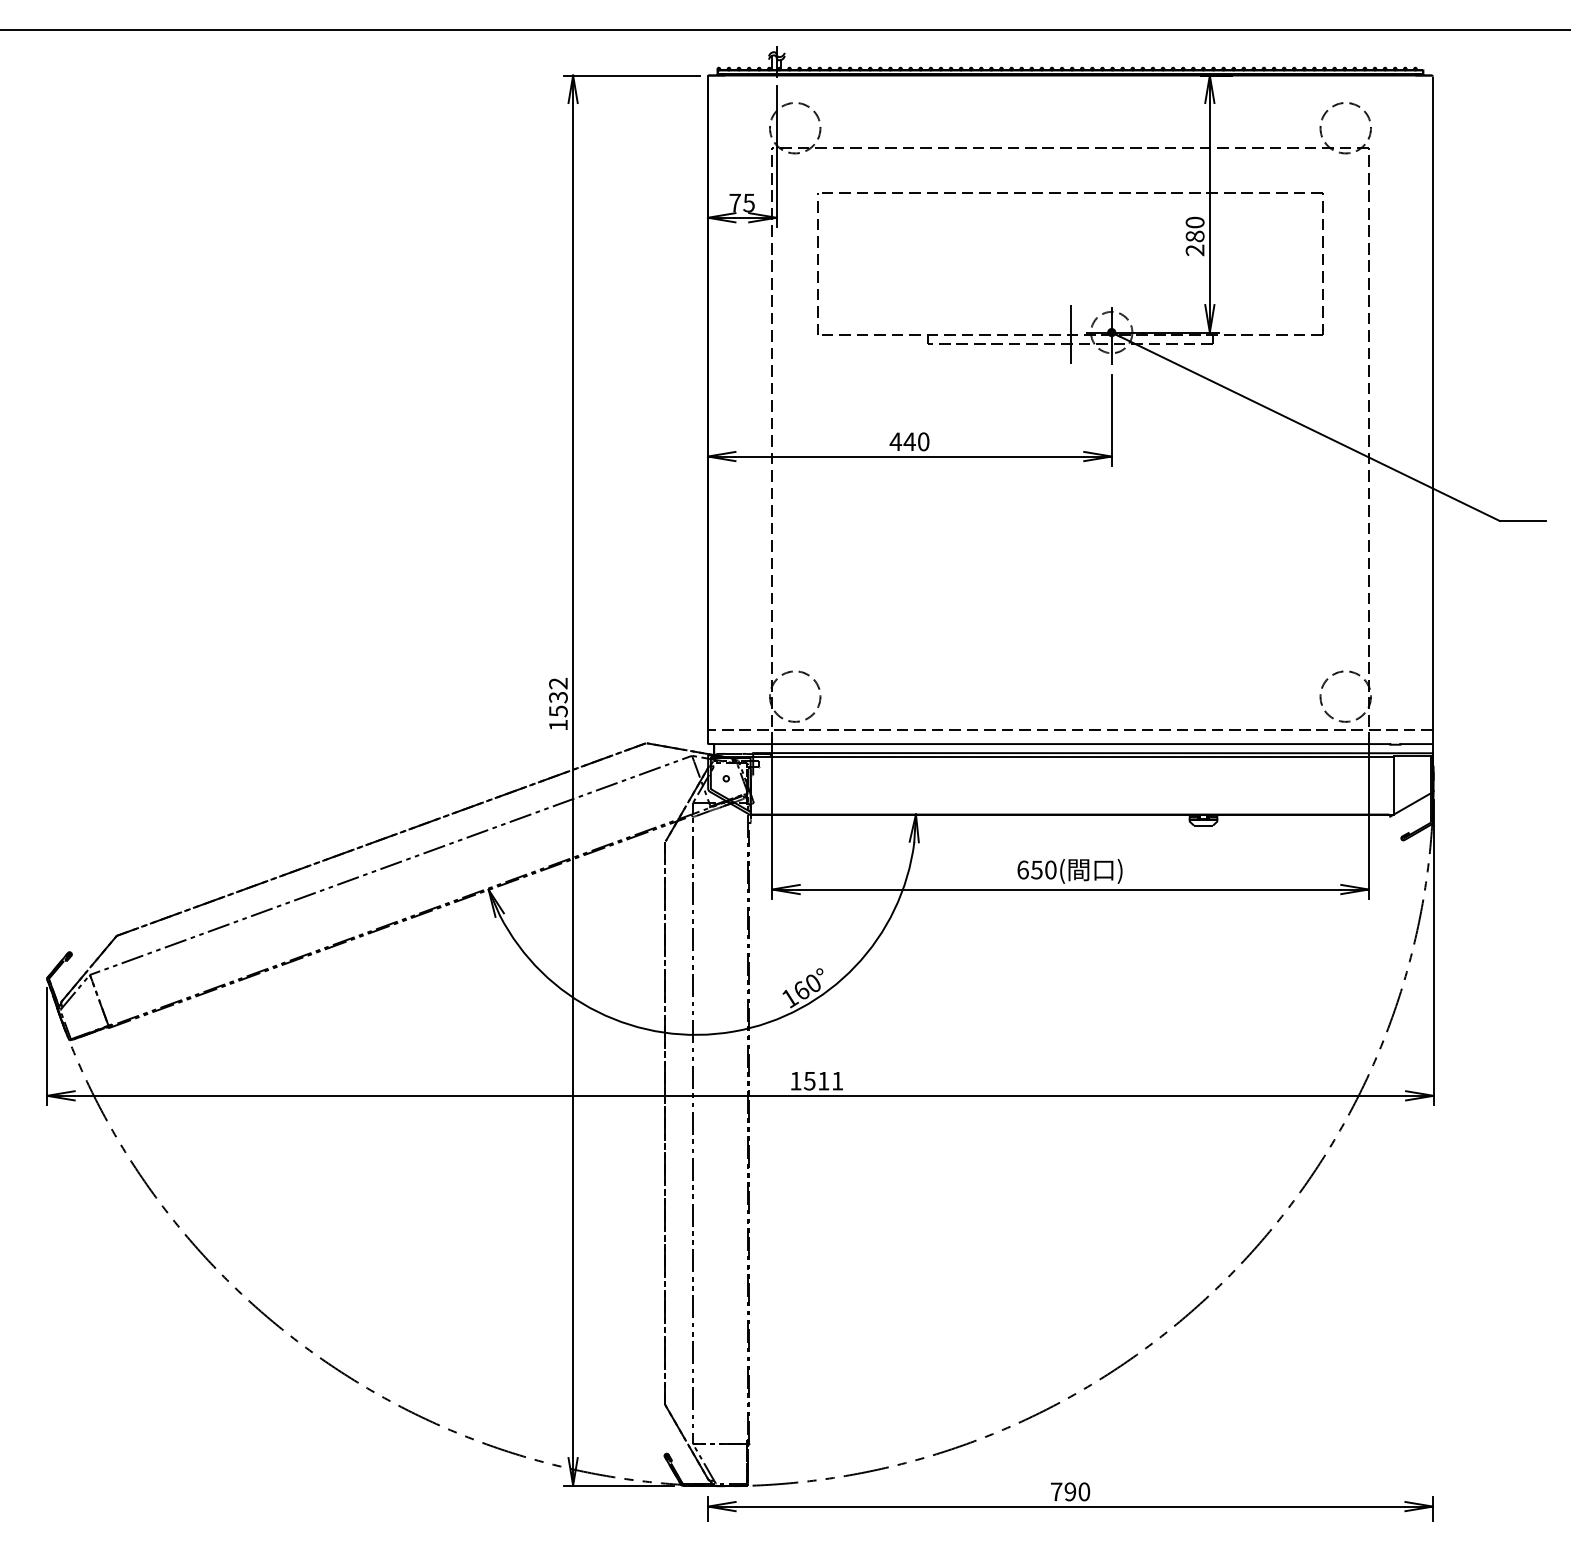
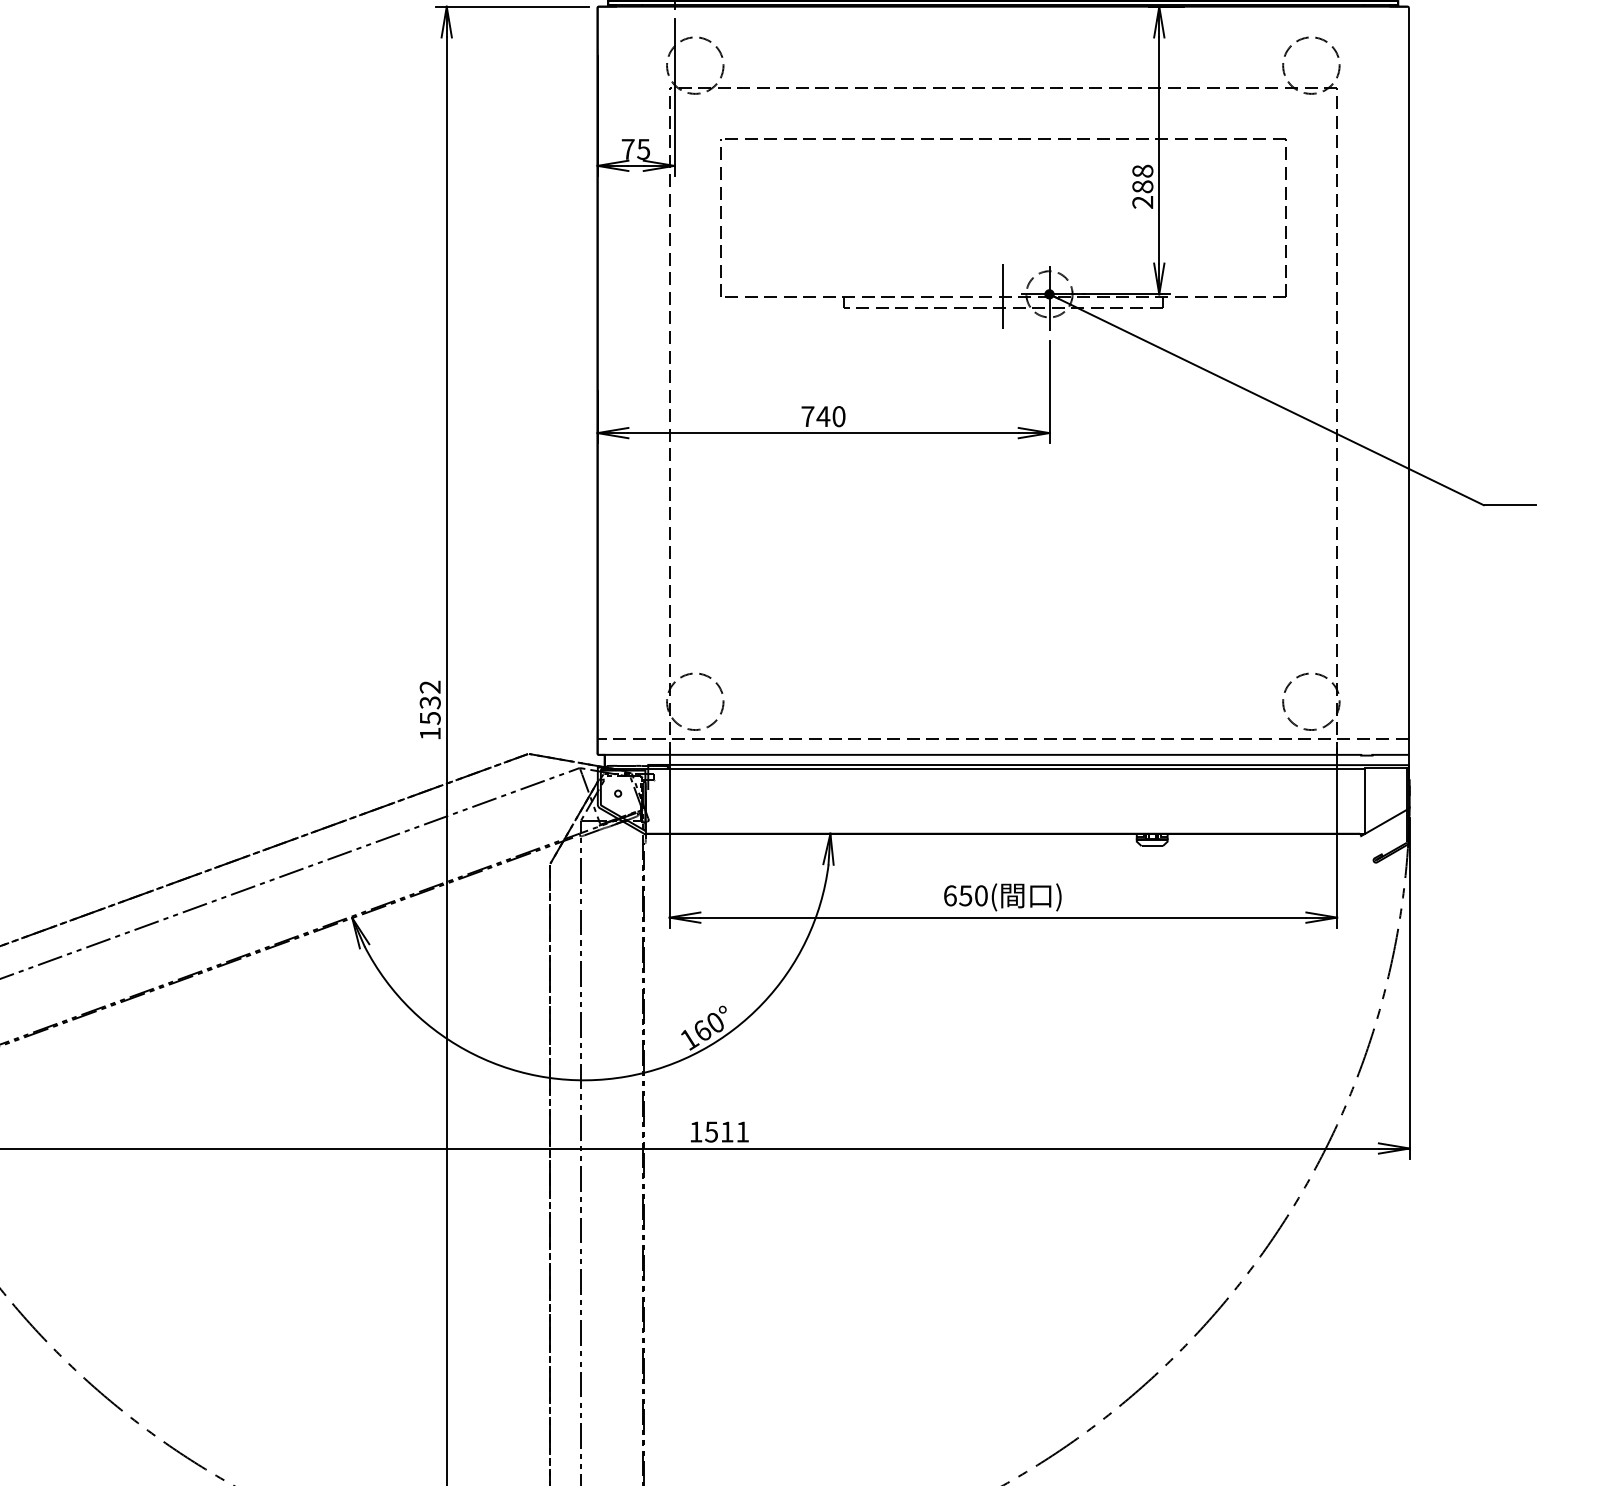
text: (1195, 222) -> (1143, 171), 280 -> 288
text: (895, 441) -> (807, 416), 440 -> 740

